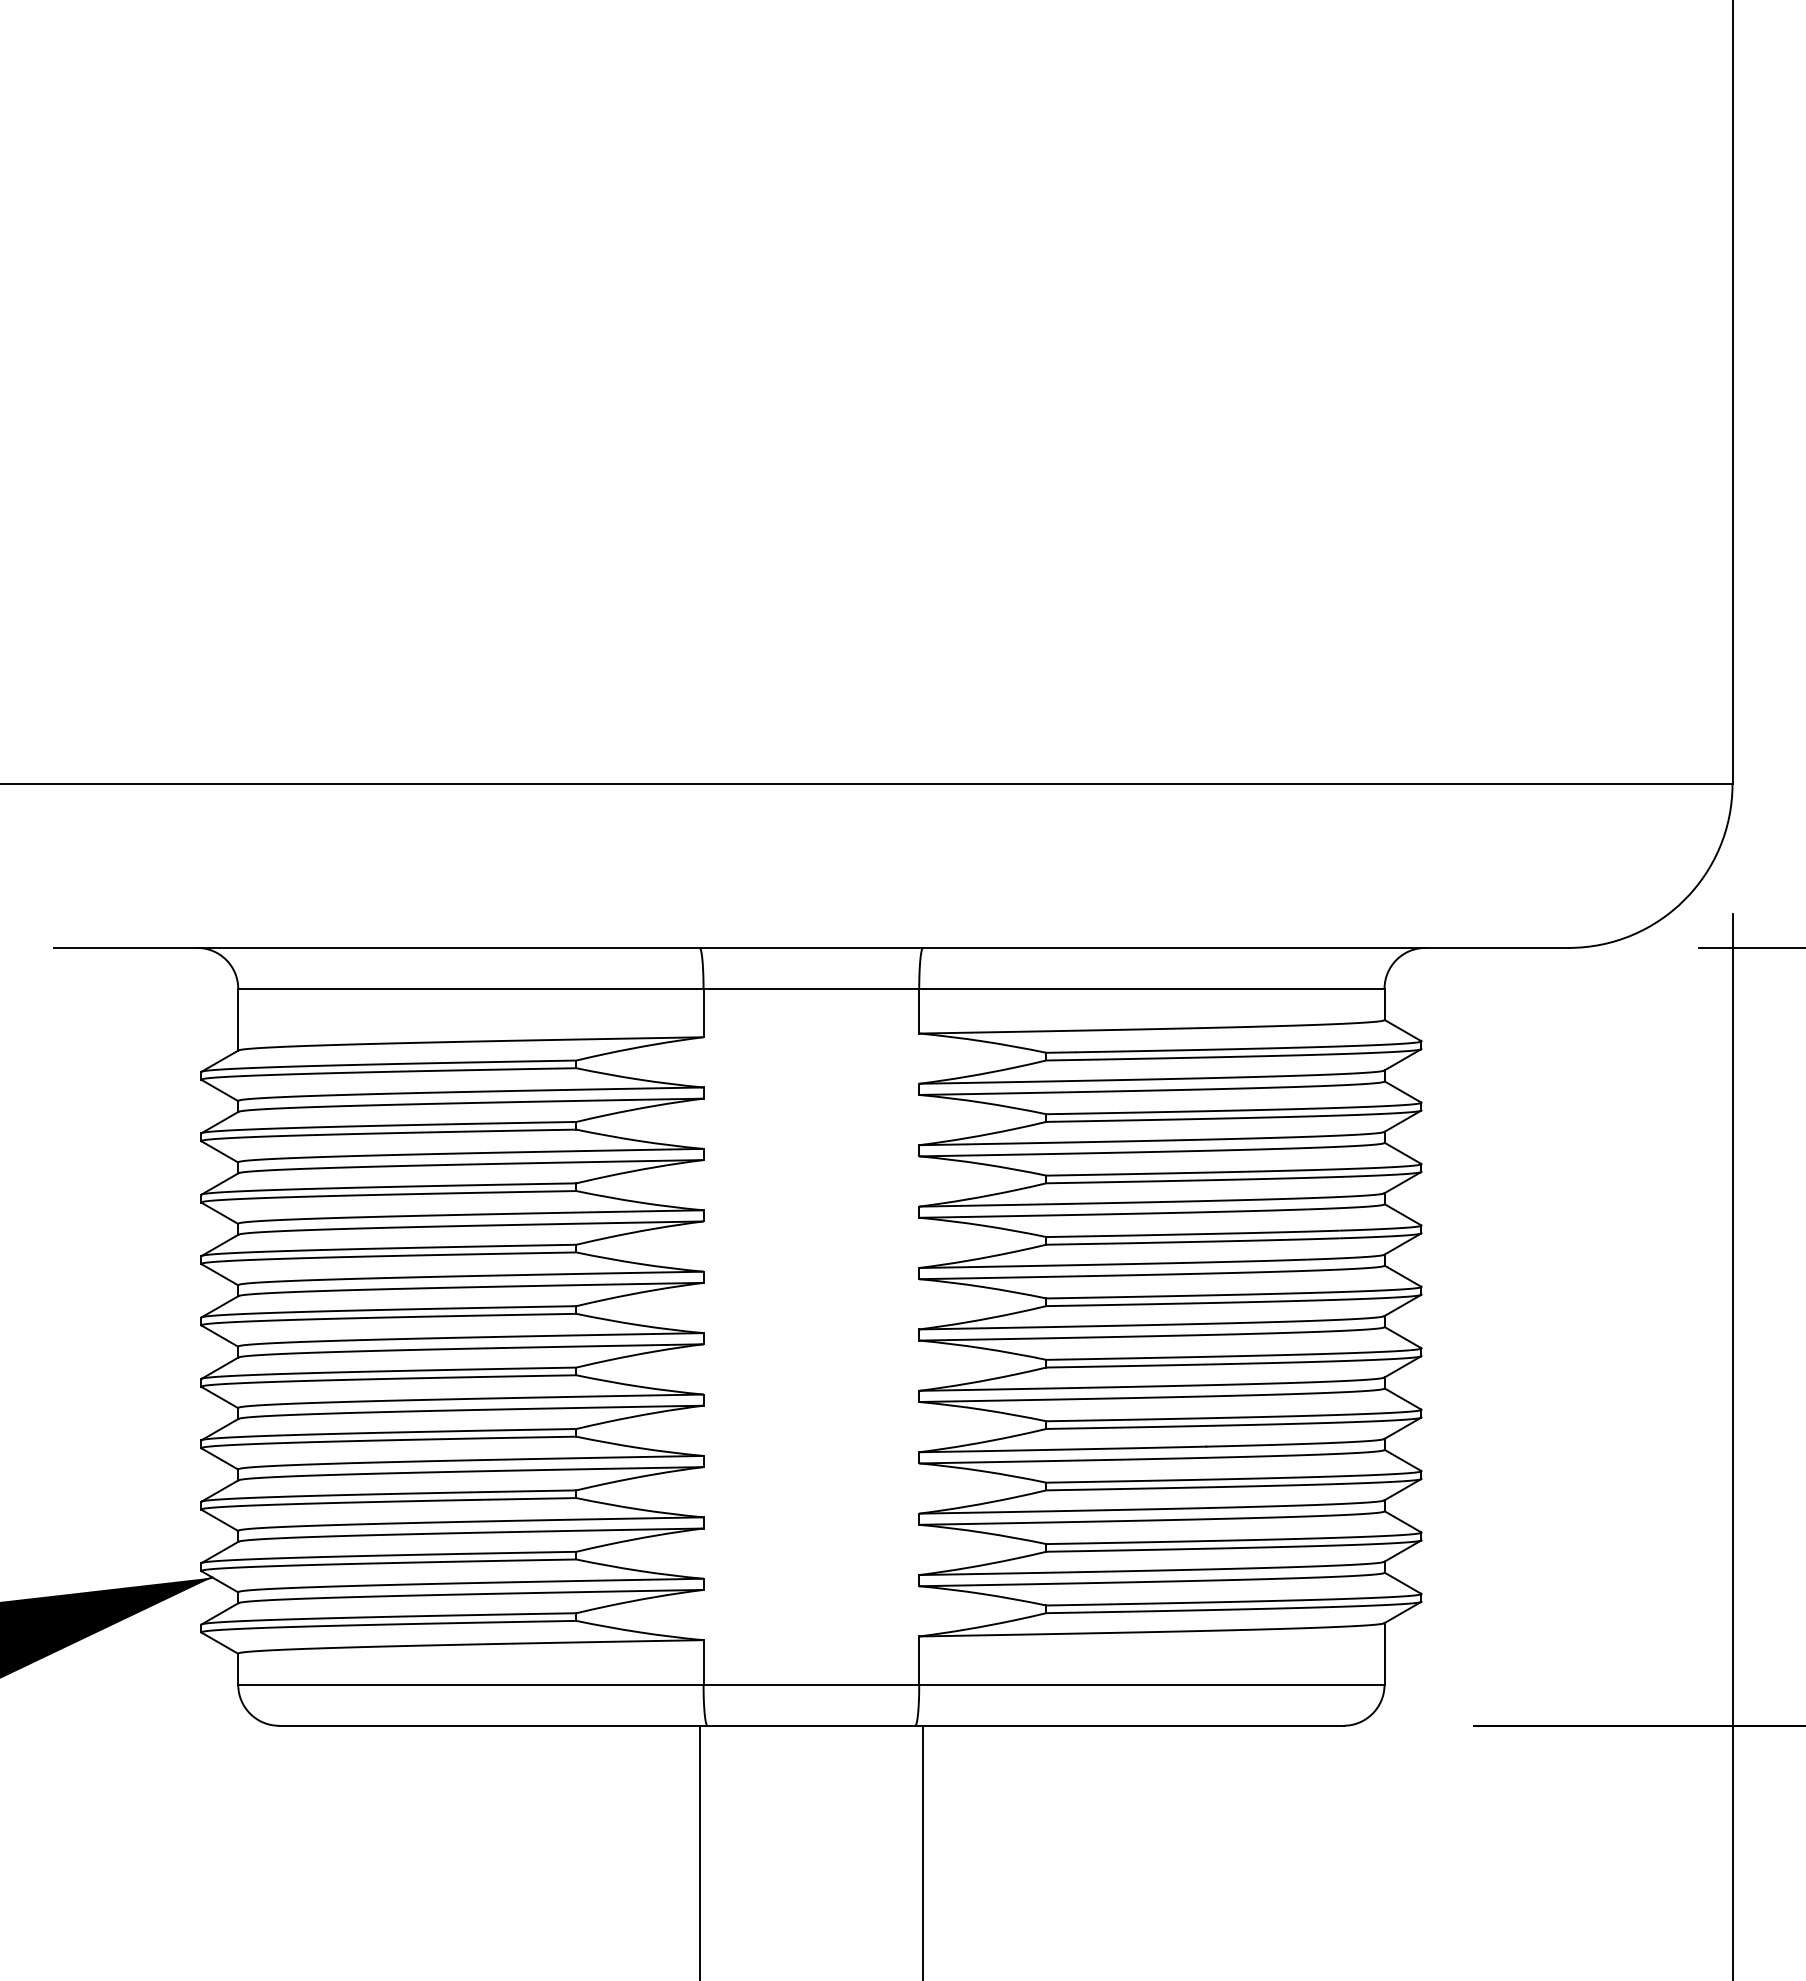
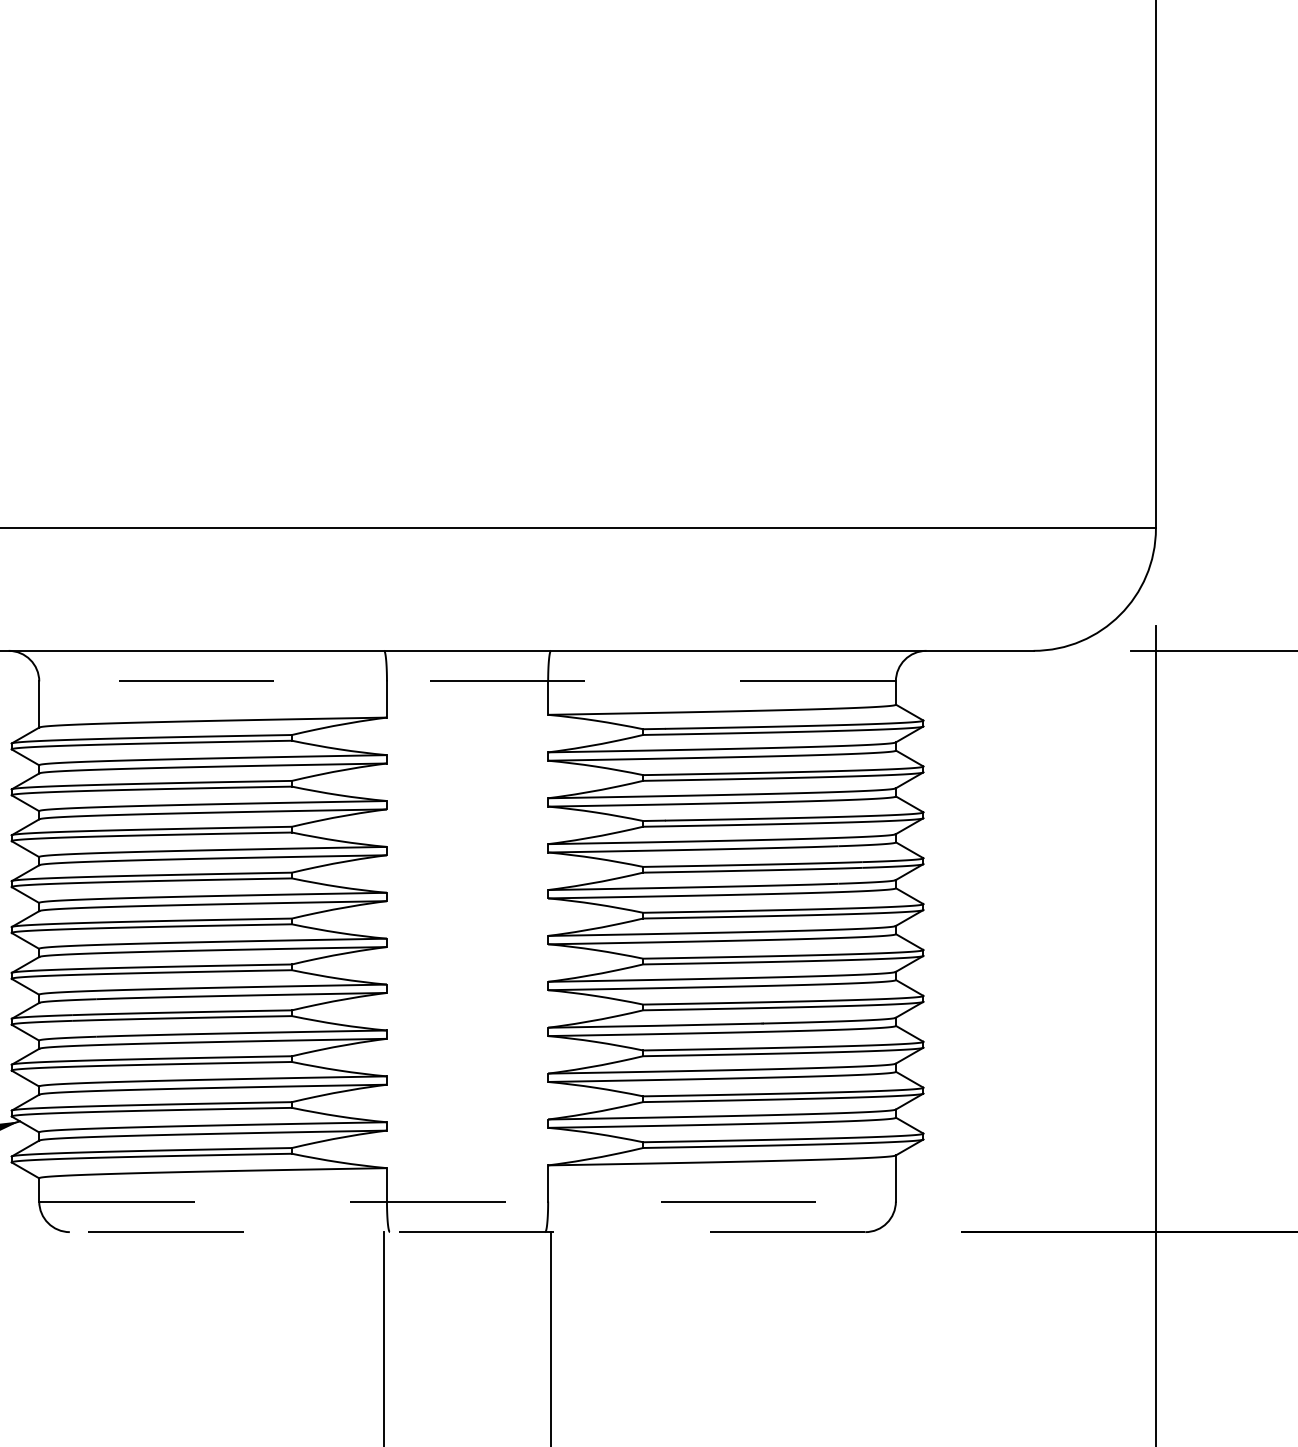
line: (810, 988) -> (466, 681), solid -> dashed
line: (811, 1684) -> (467, 1201), solid -> dashed
line: (810, 1725) -> (466, 1231), solid -> dashed

